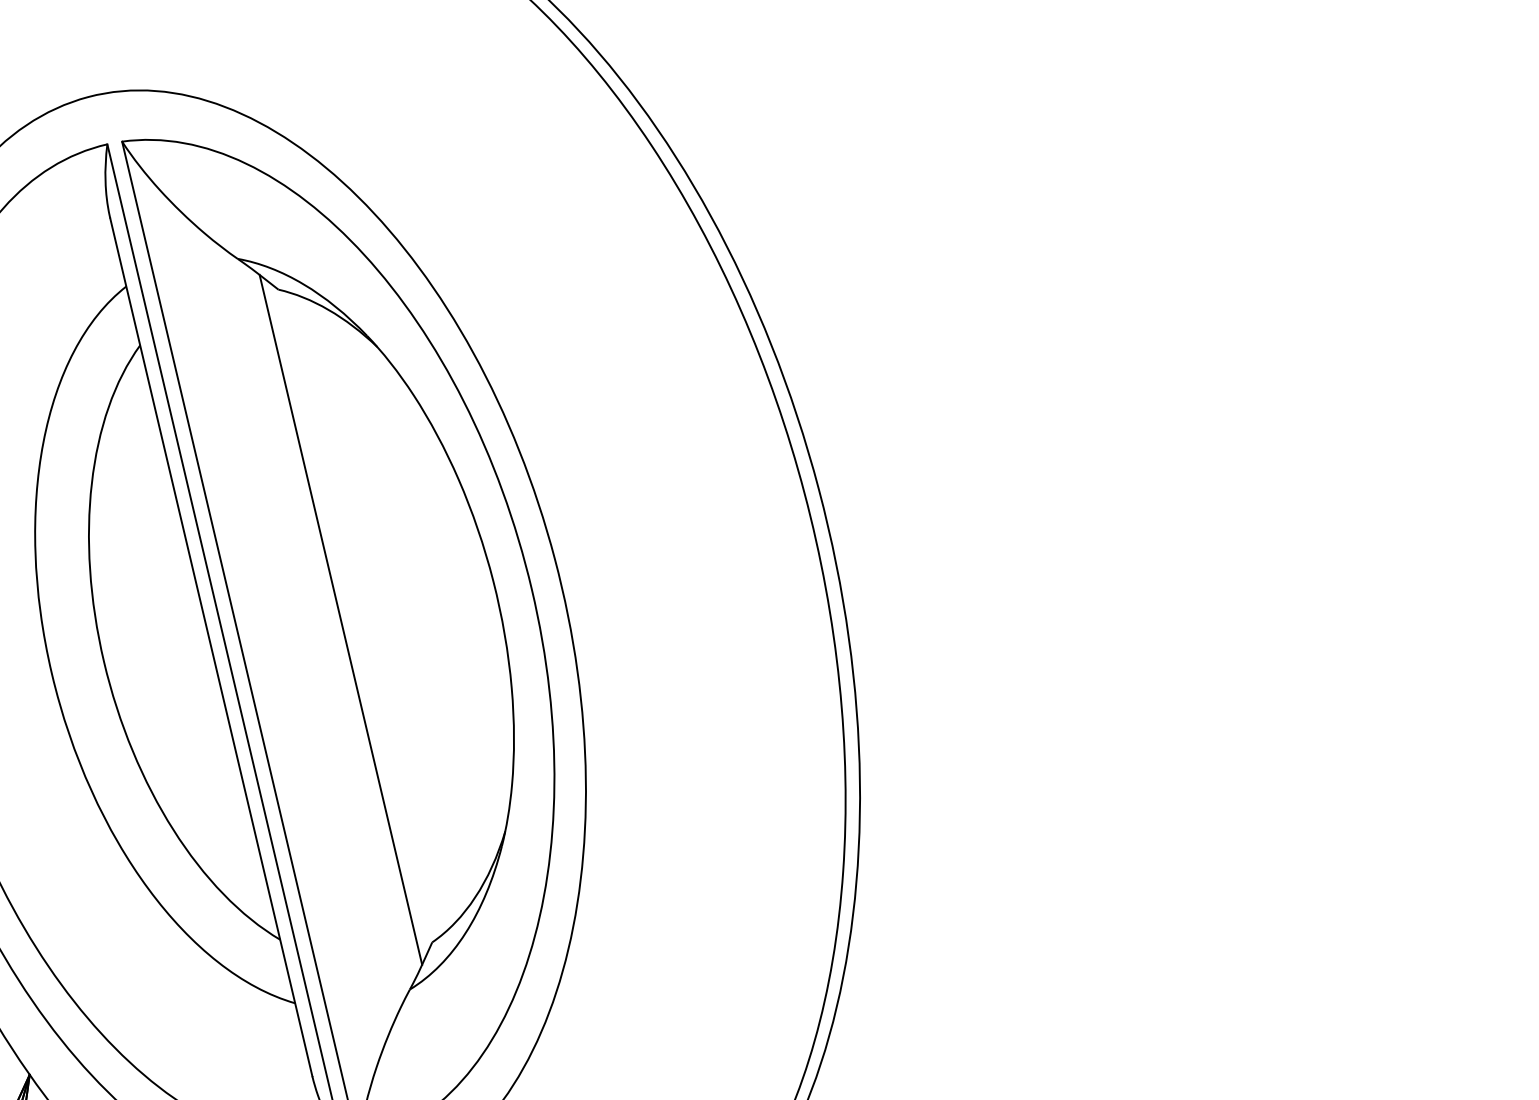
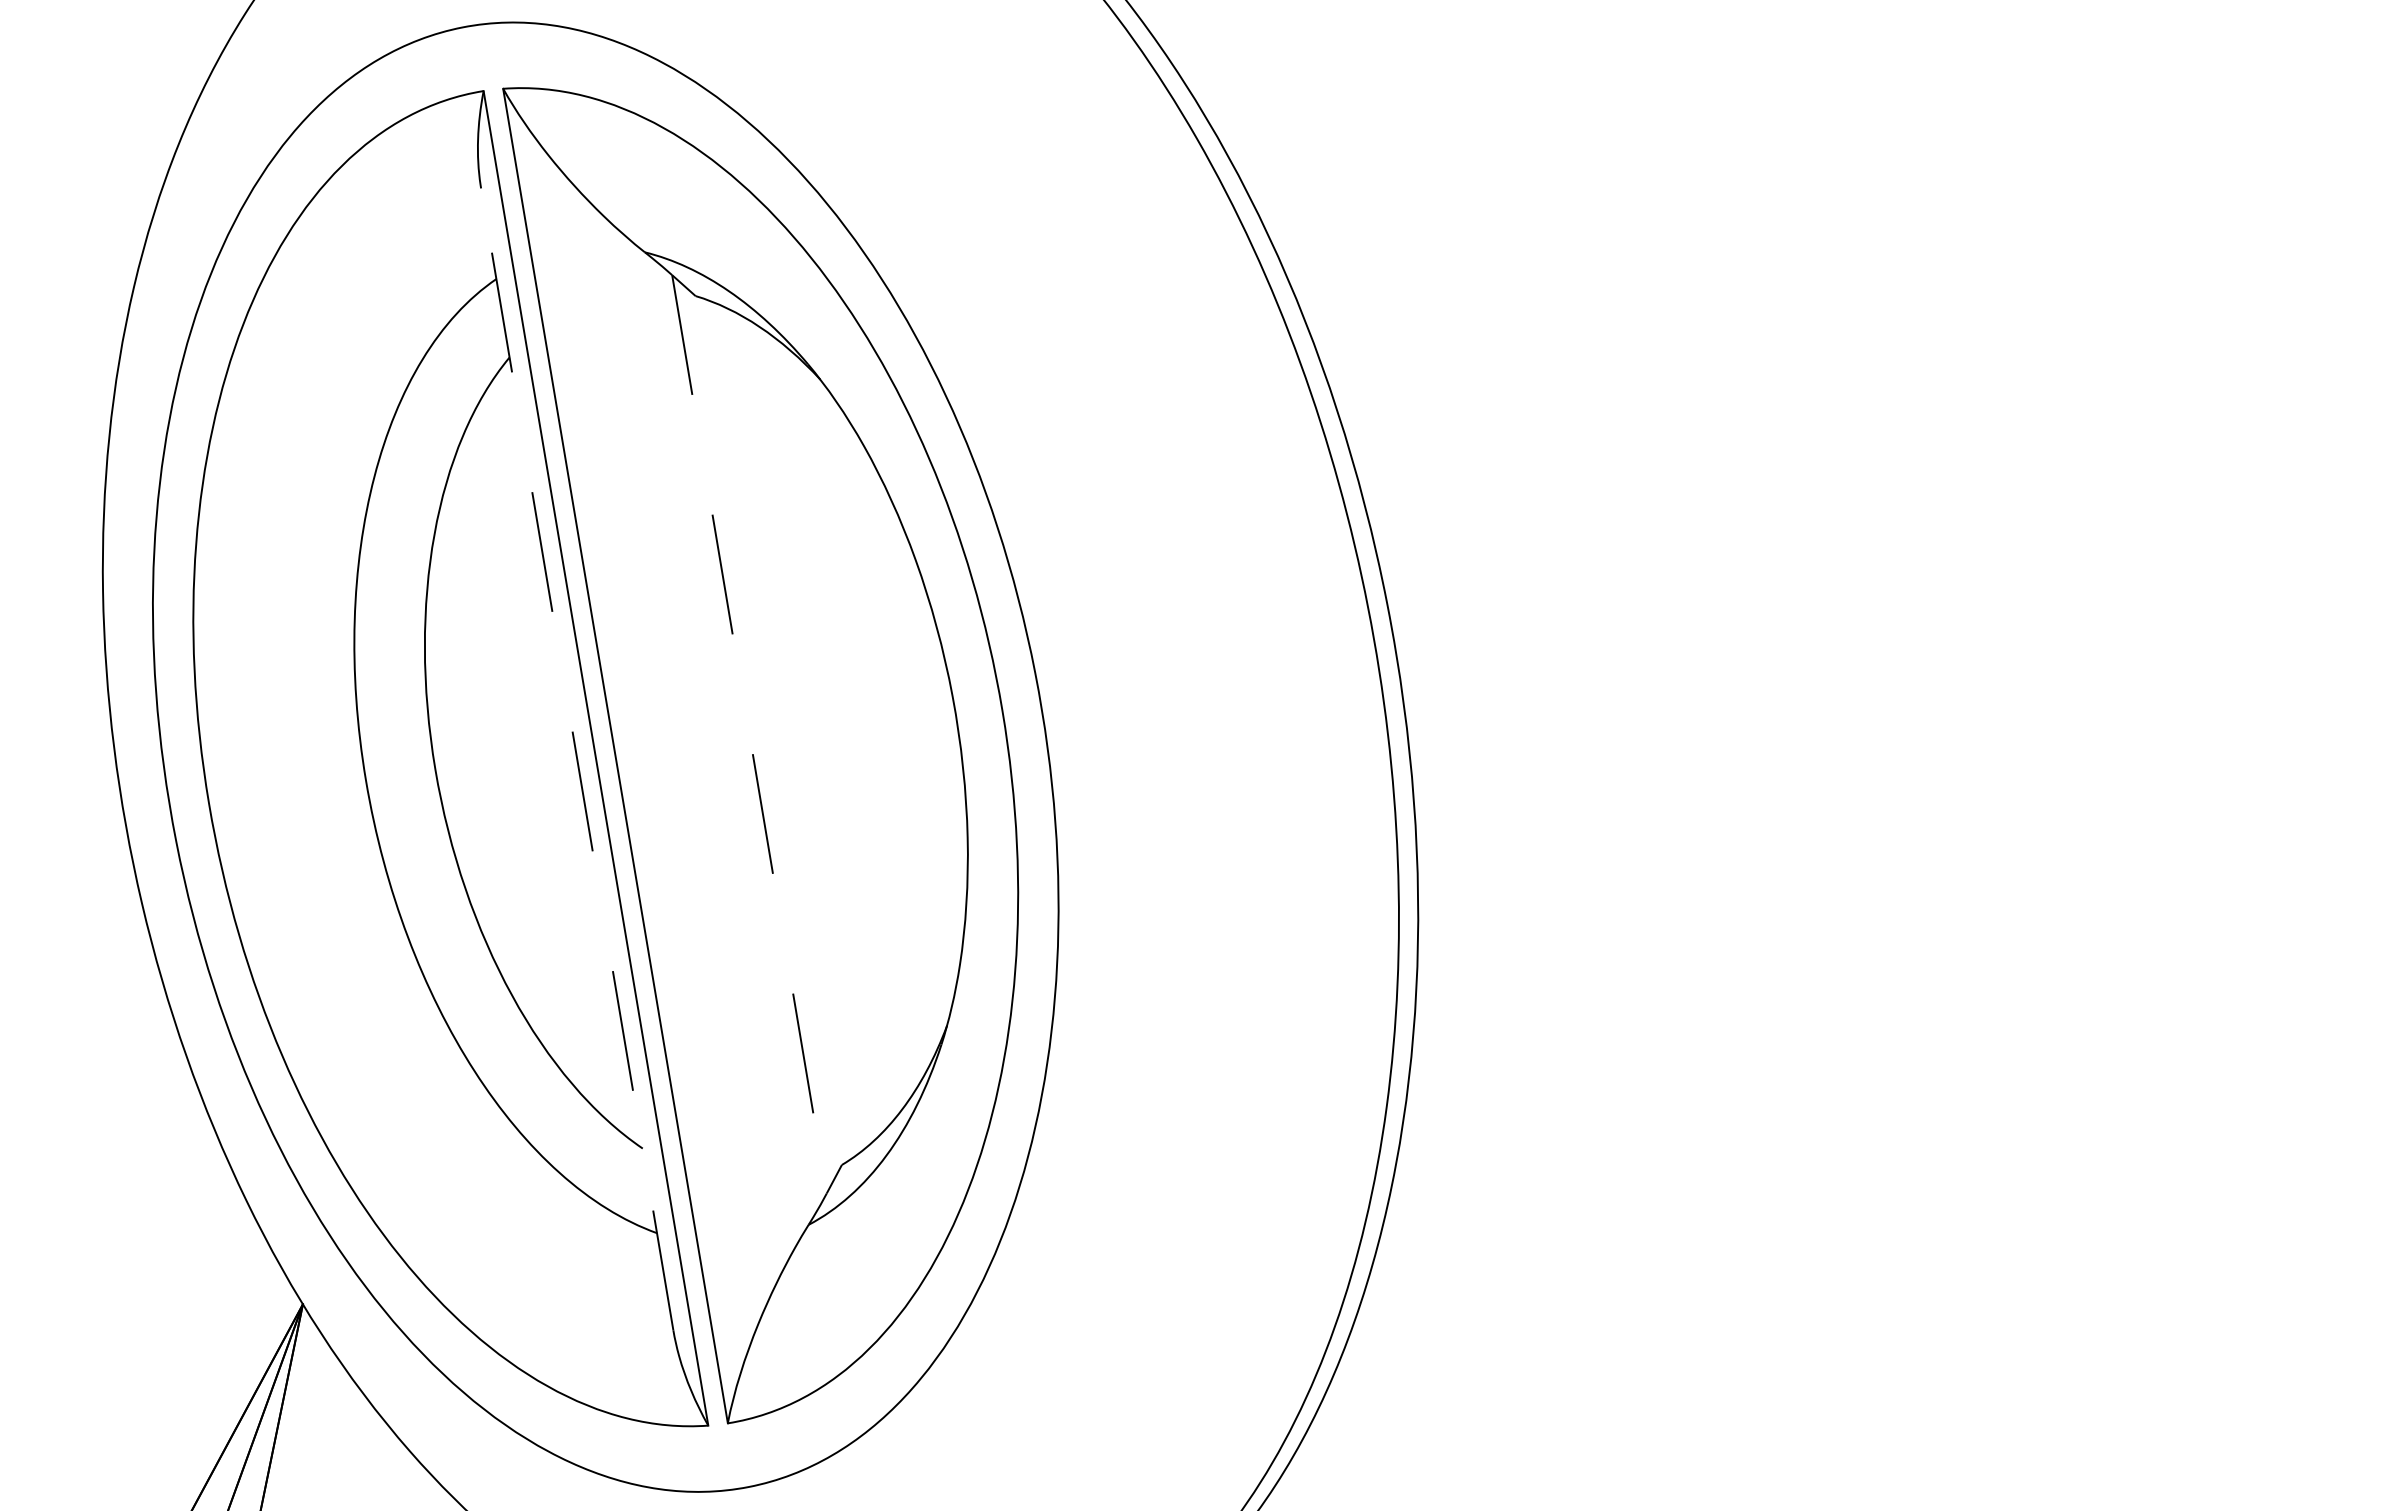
line: (340, 619) -> (749, 734), solid -> dashed
line: (211, 647) -> (577, 759), solid -> dashed

